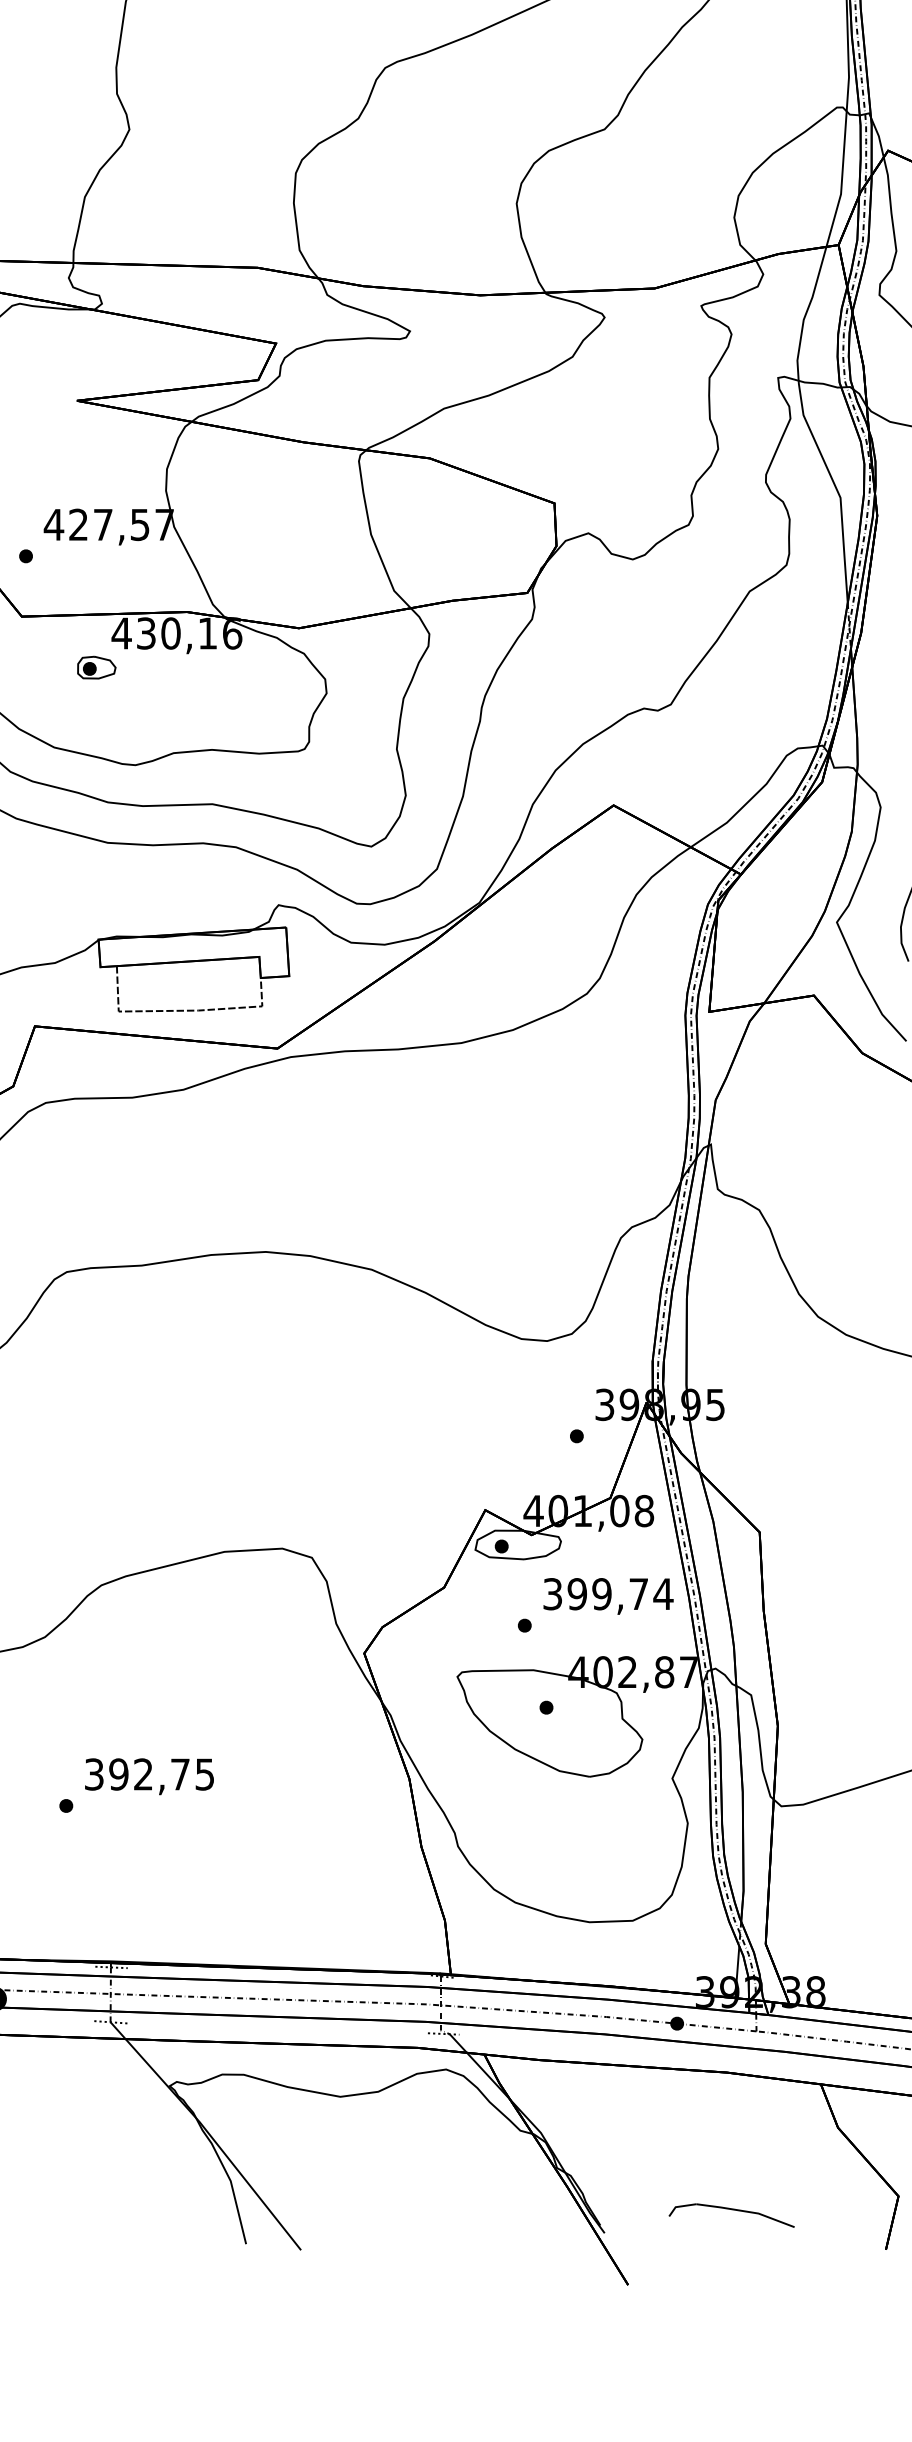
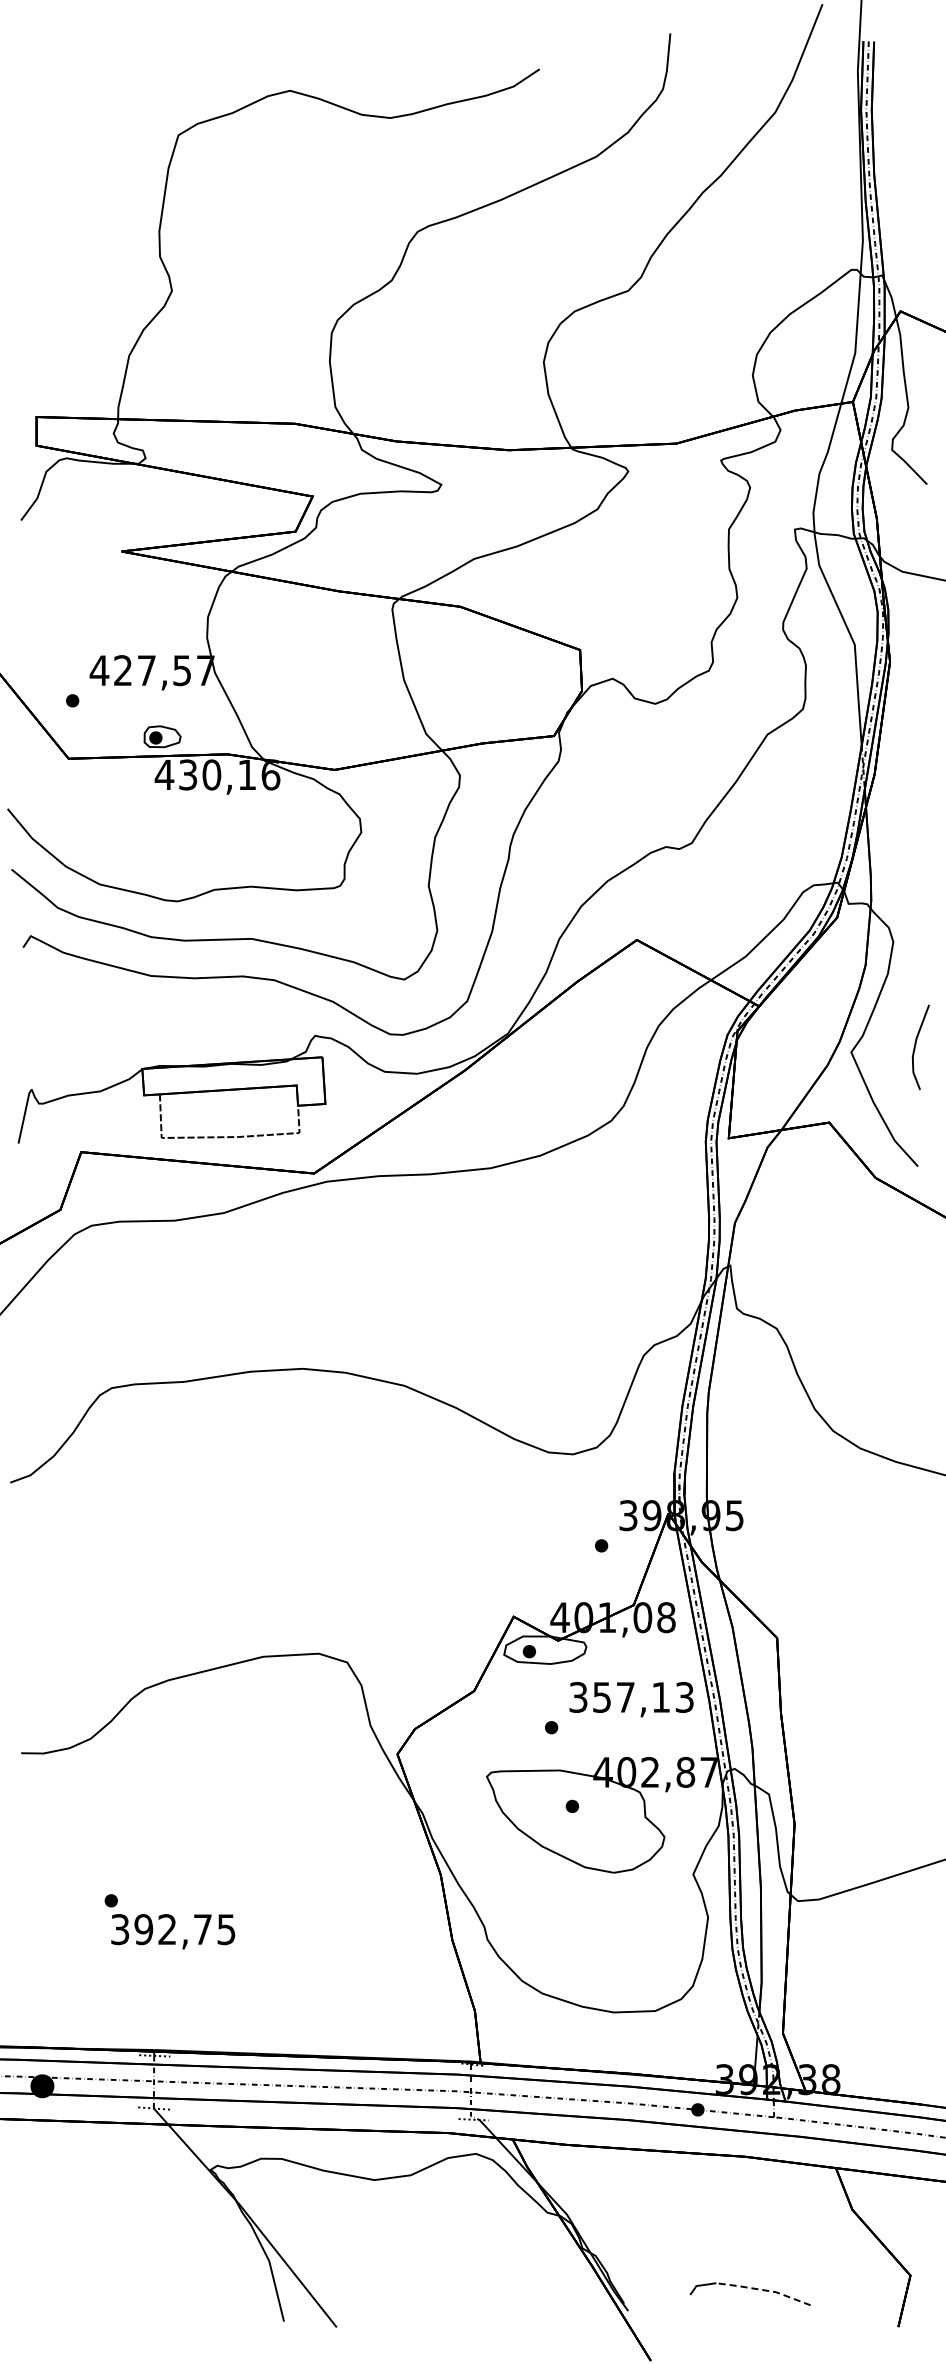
part: (96, 667) -> (162, 736), moved
text: (620, 1593) -> (643, 1696), 399,74 -> 357,13
text: (149, 1776) -> (173, 1931), moved
line: (746, 2211) -> (764, 2290), solid -> dashed

